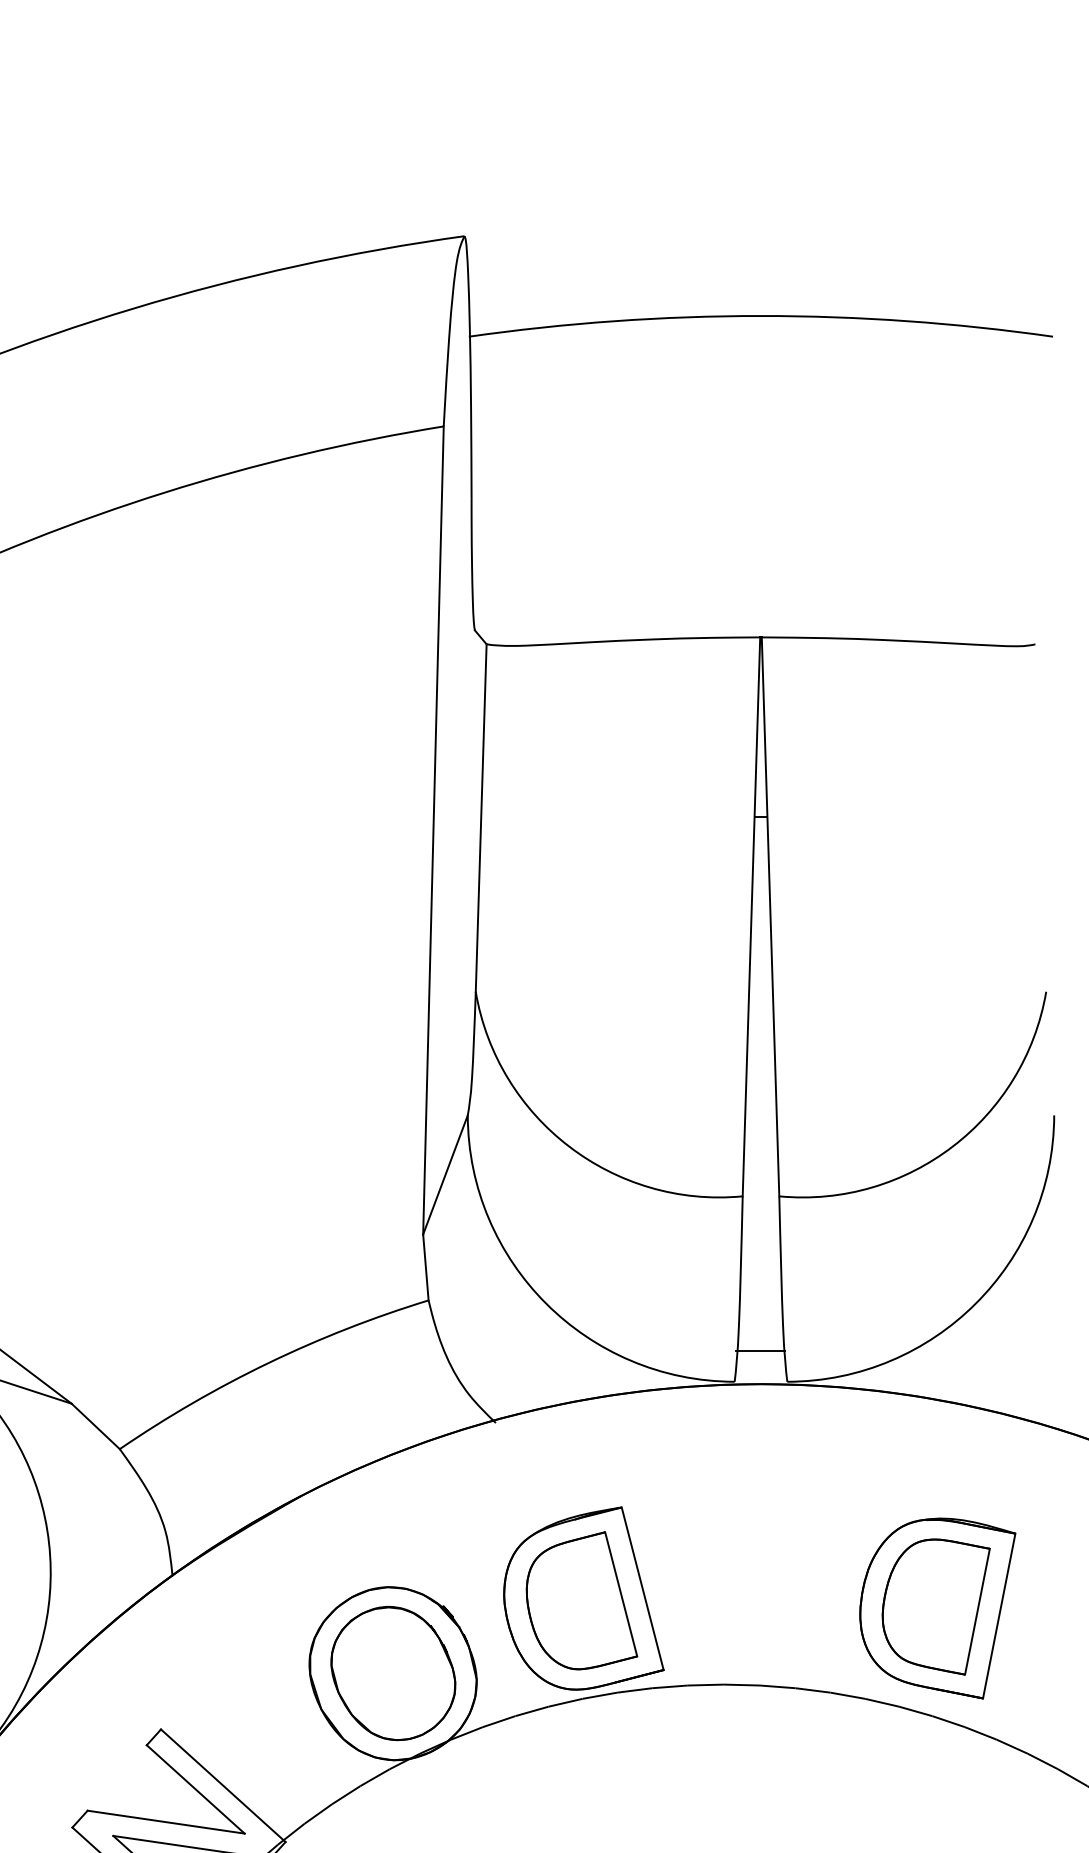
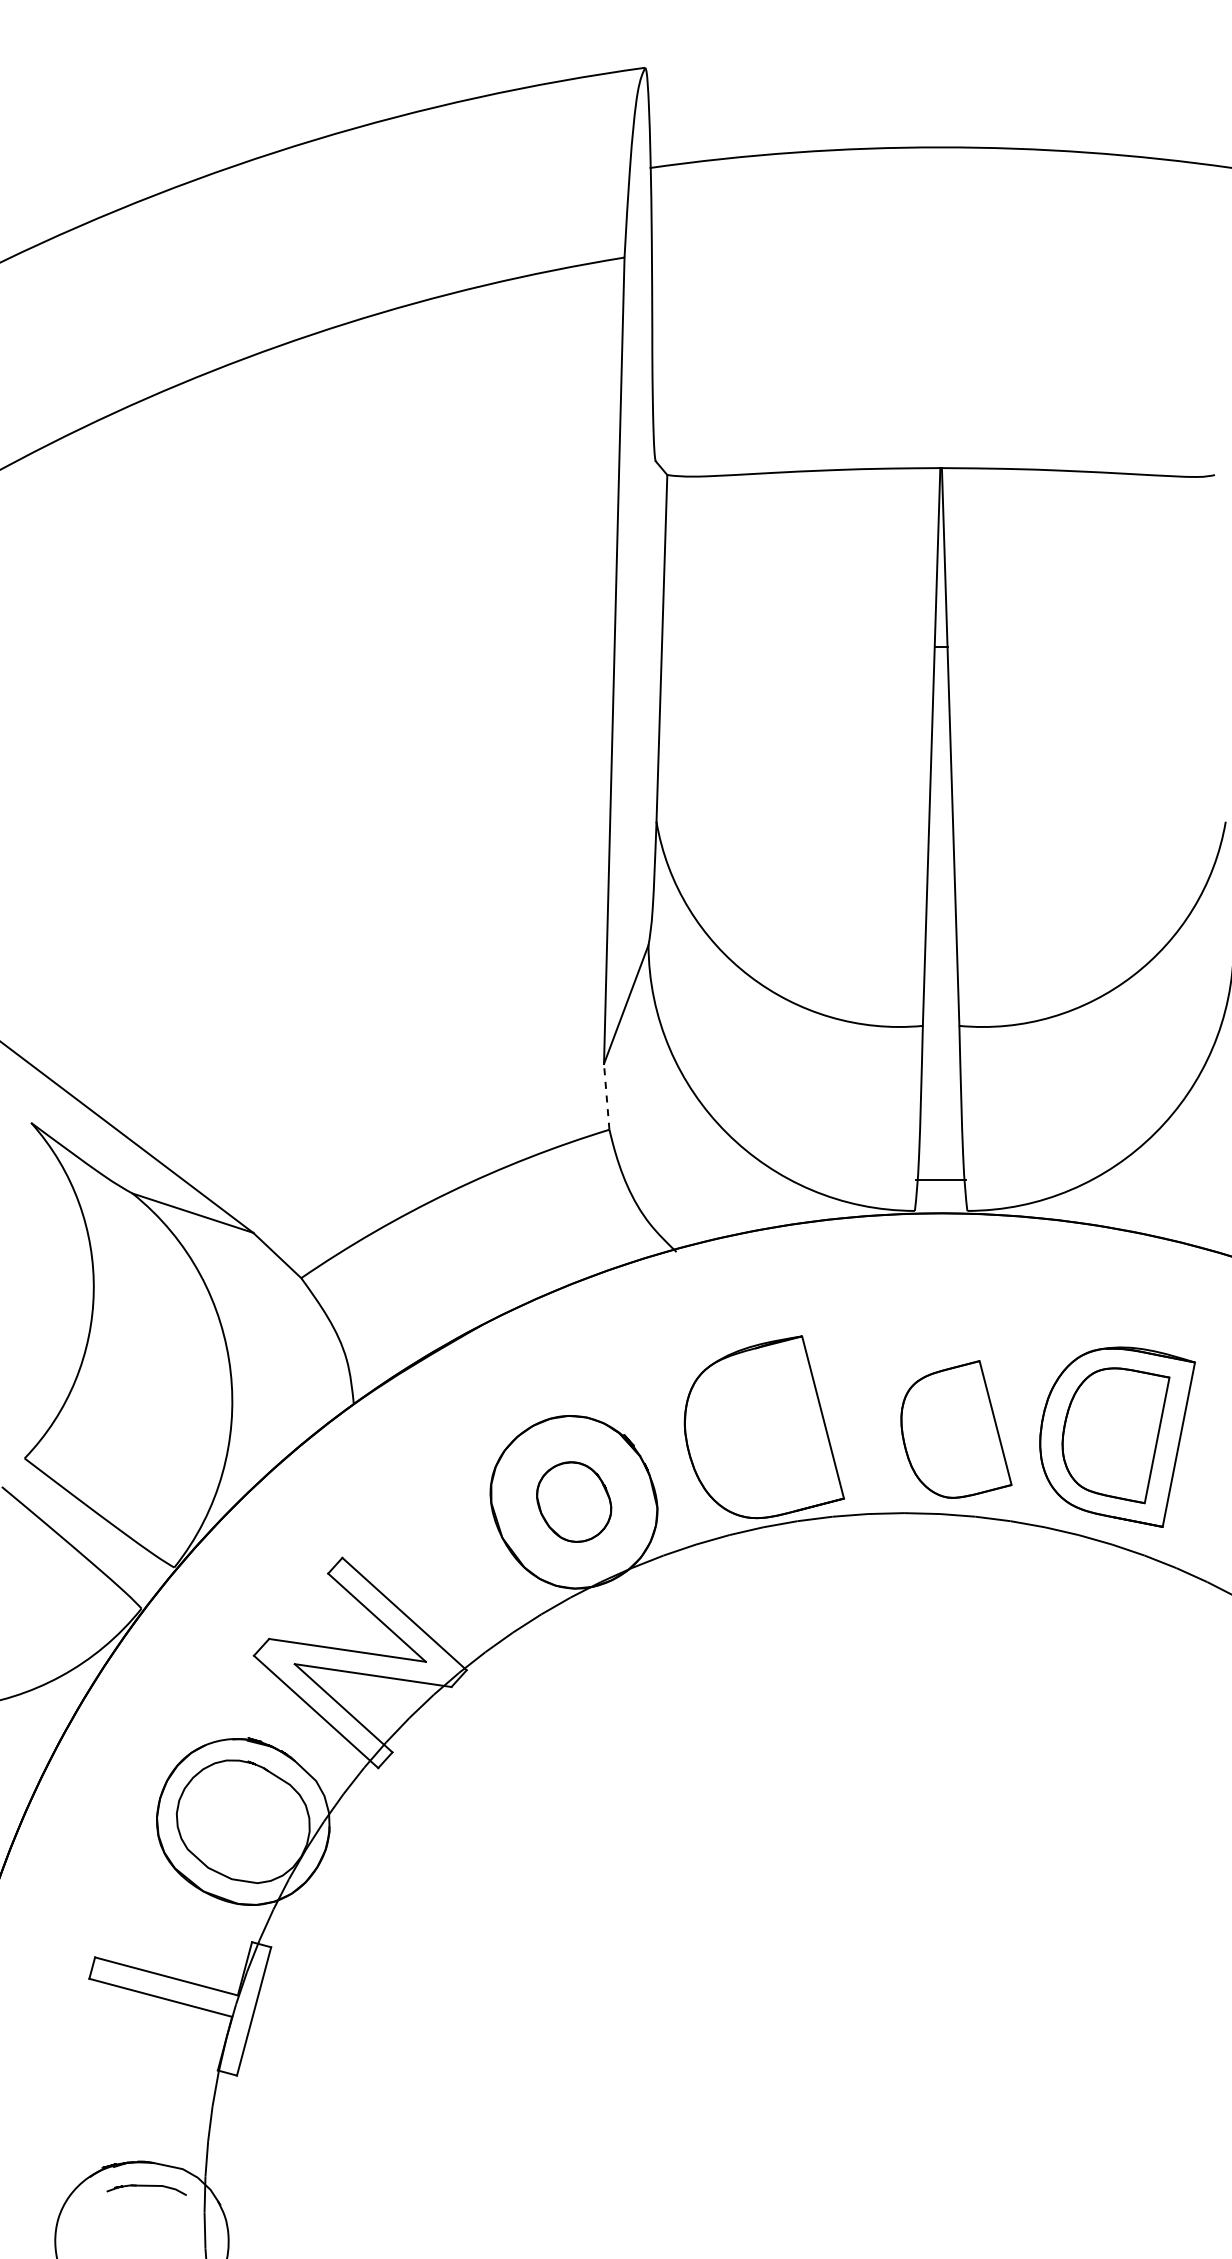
line: (425, 1267) -> (606, 1096), solid -> dashed
part: (581, 1600) -> (956, 1429), moved
part: (392, 1672) -> (573, 1501), size x0.6

